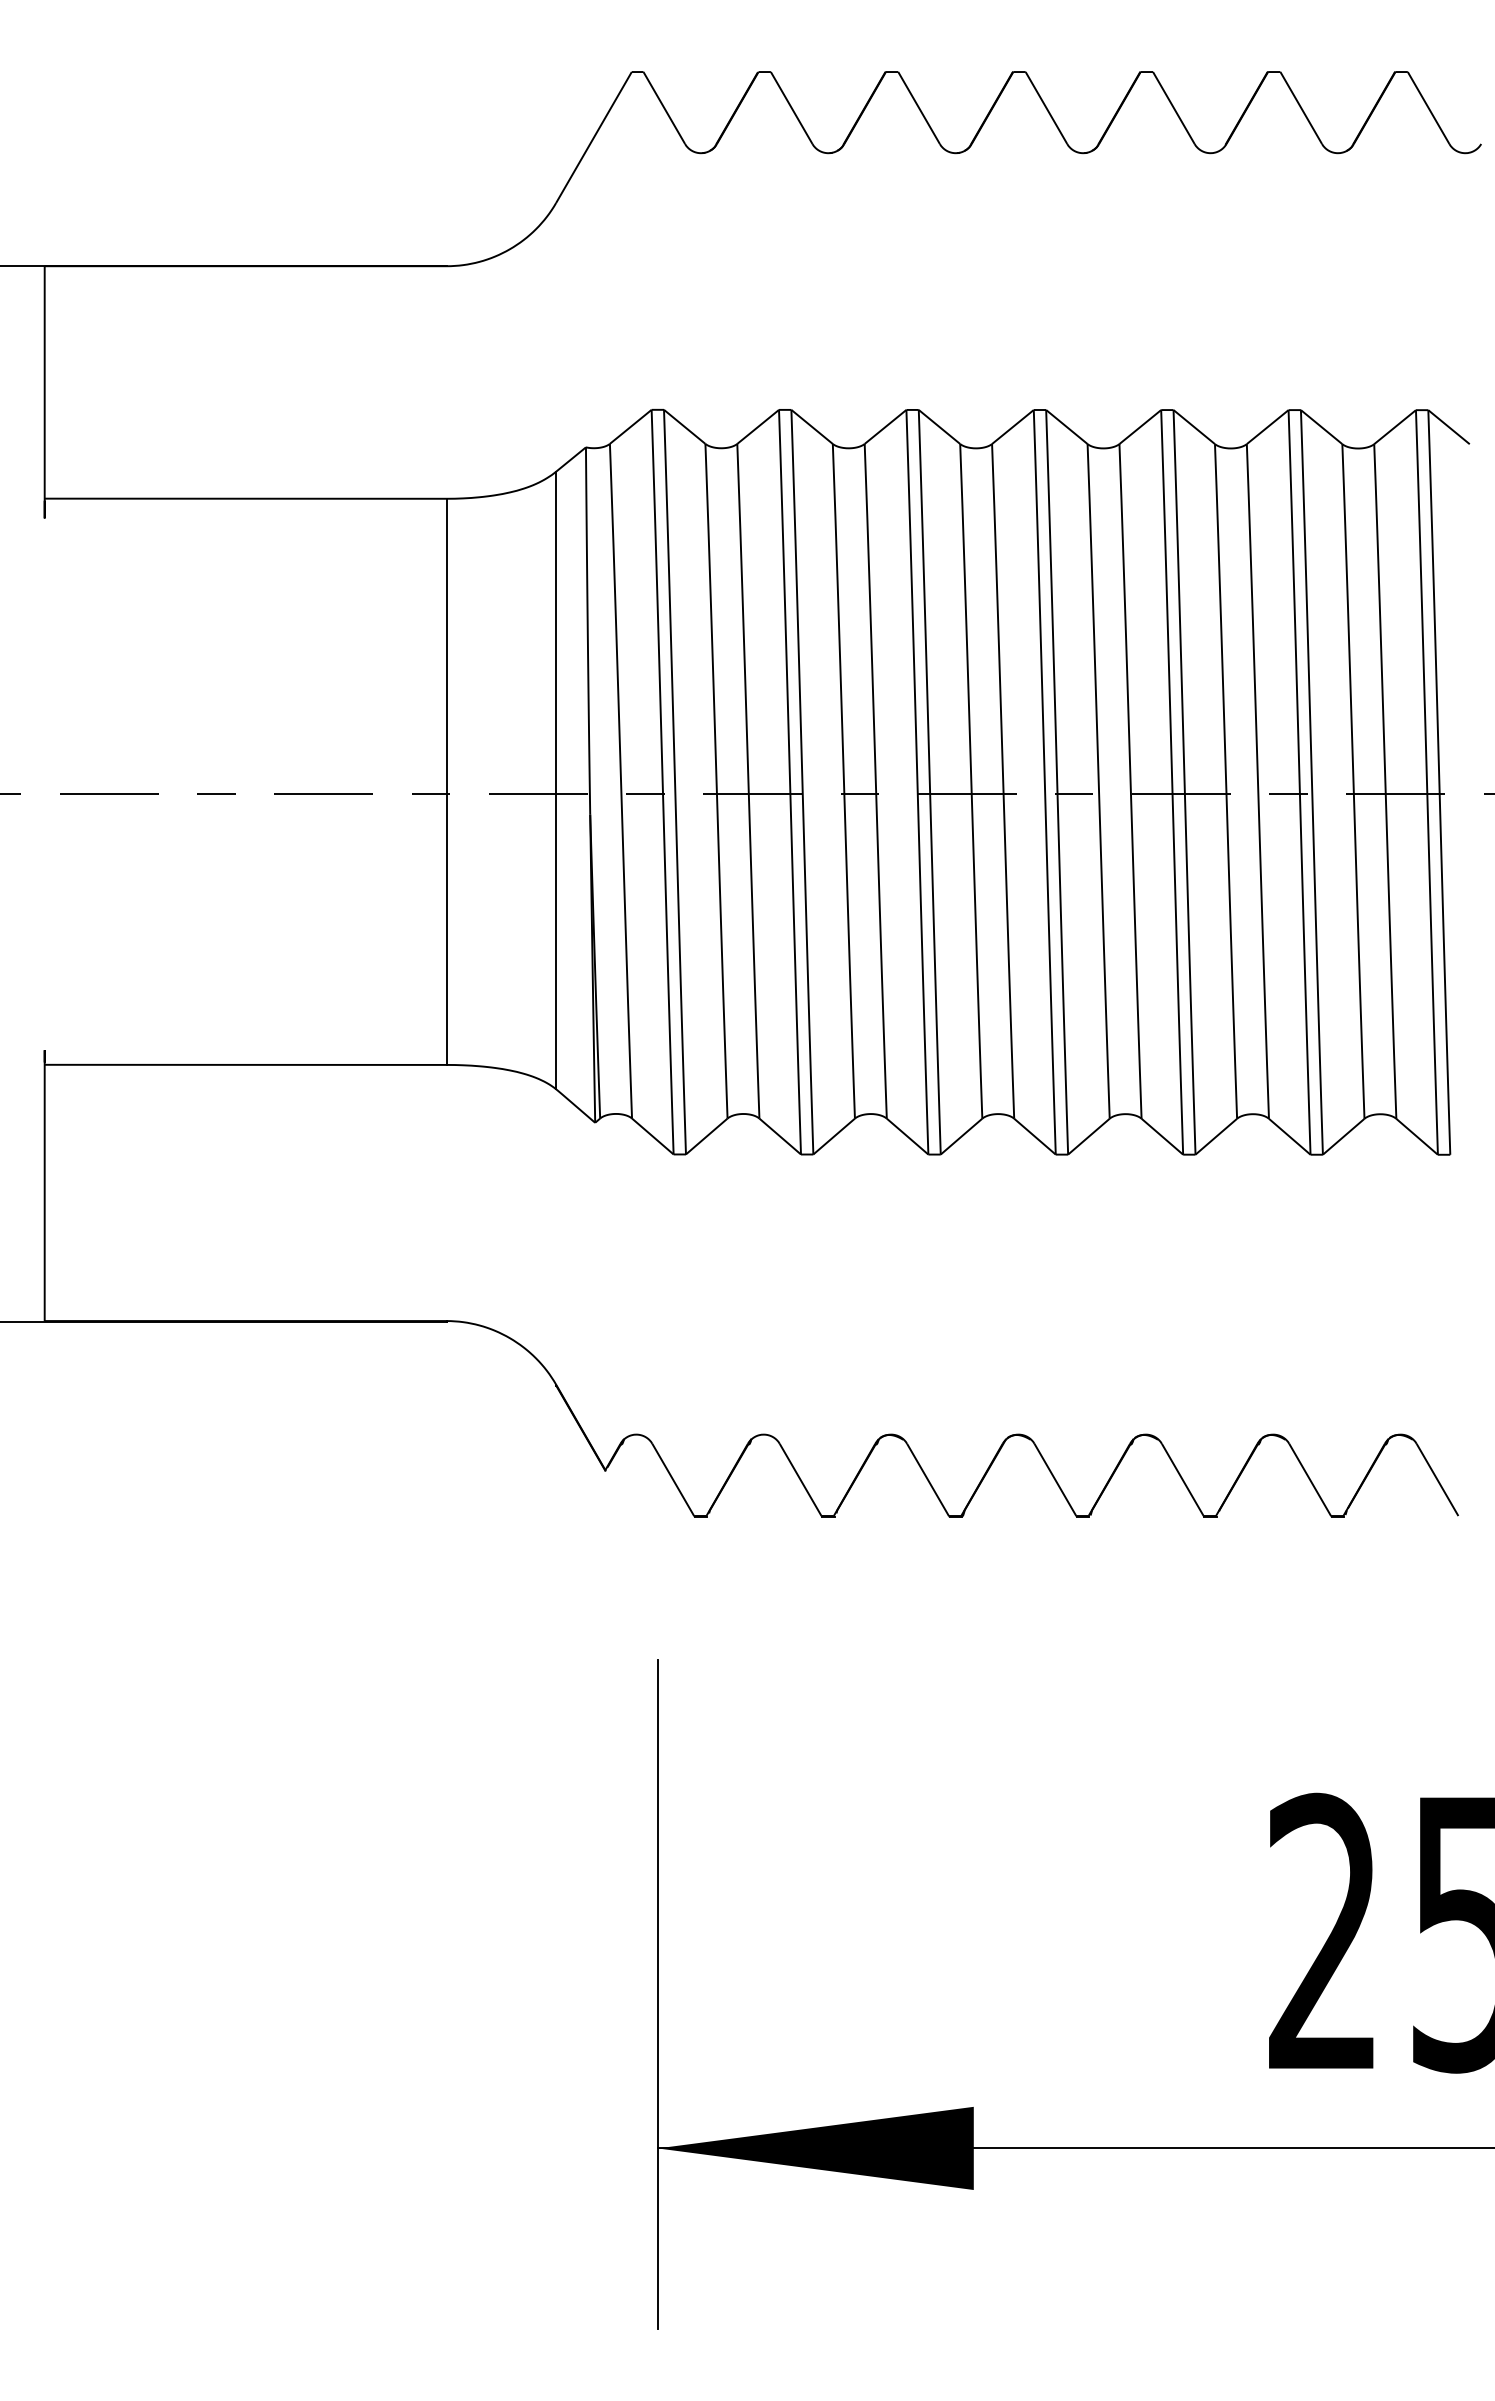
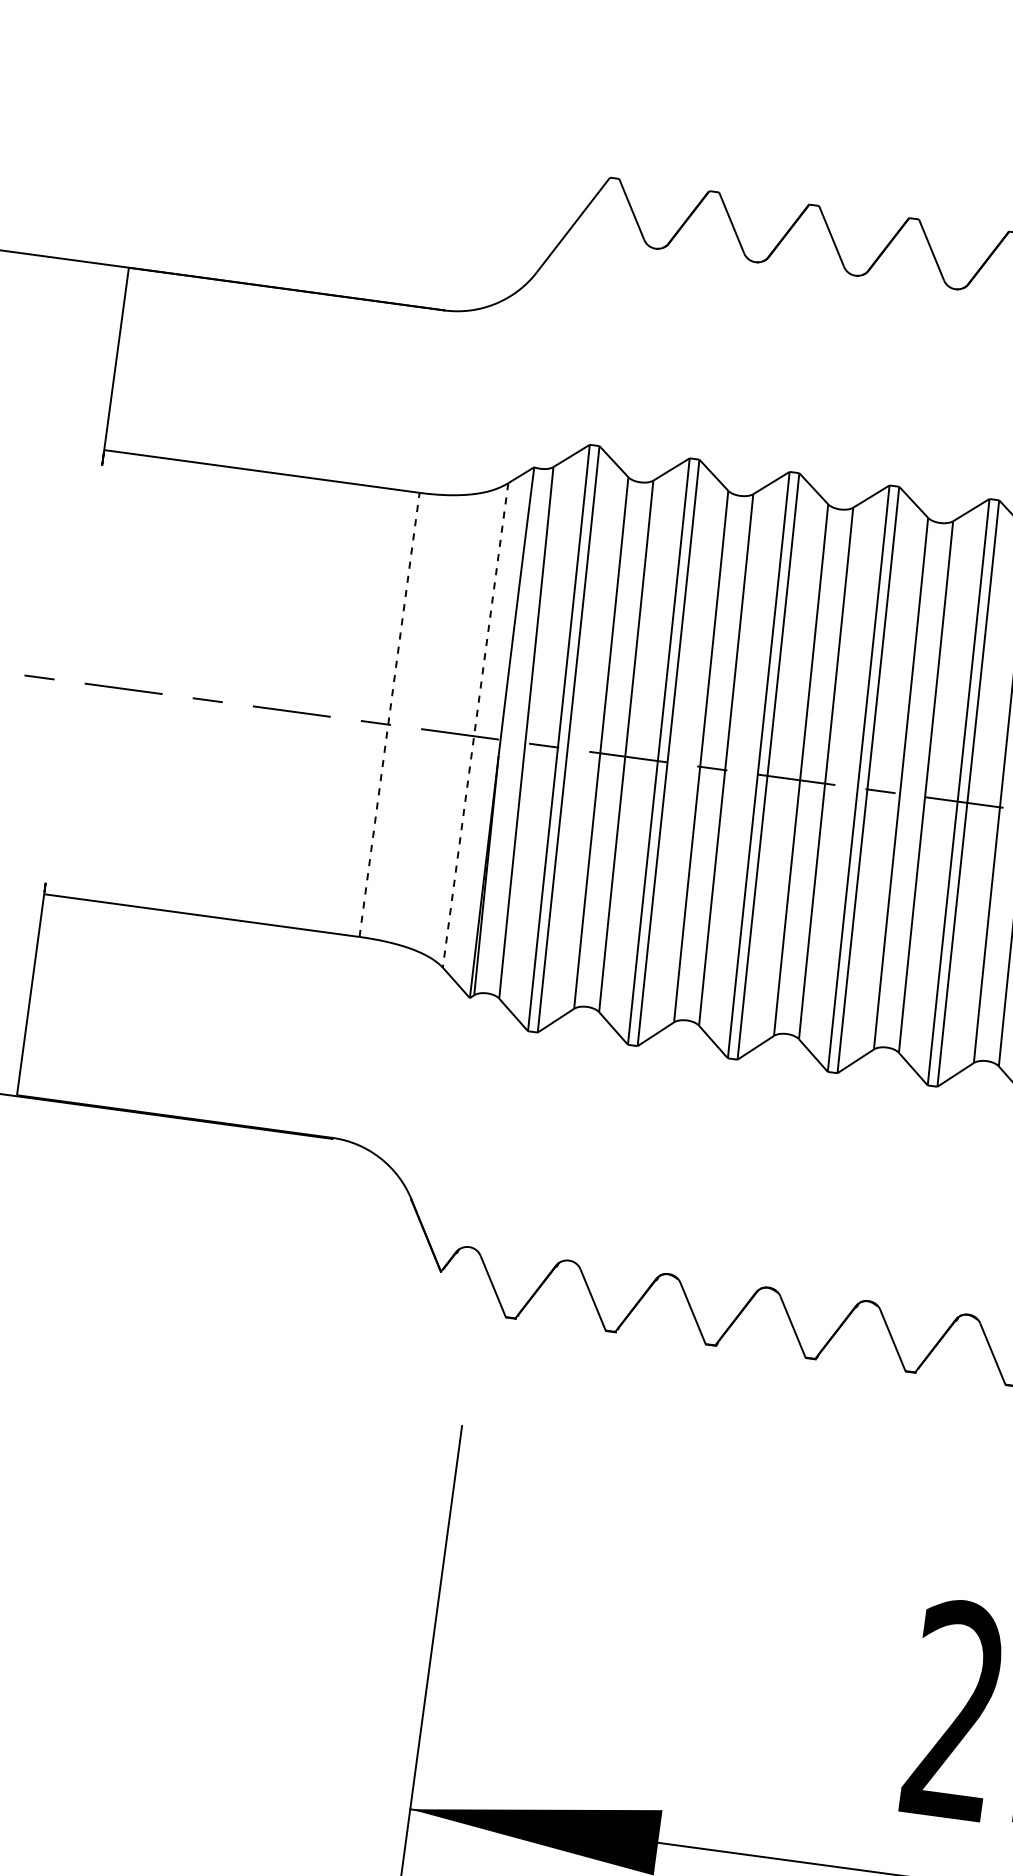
line: (556, 780) -> (475, 725), solid -> dashed
line: (446, 781) -> (389, 714), solid -> dashed

